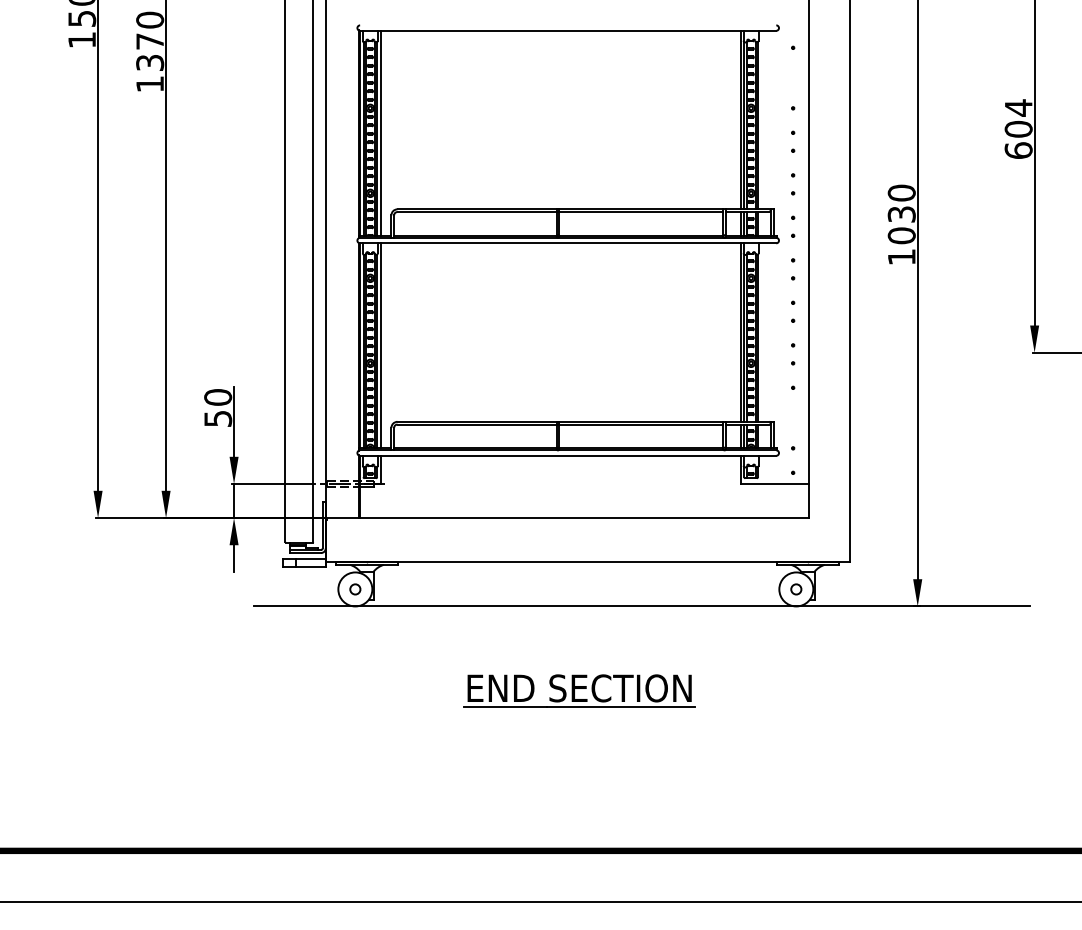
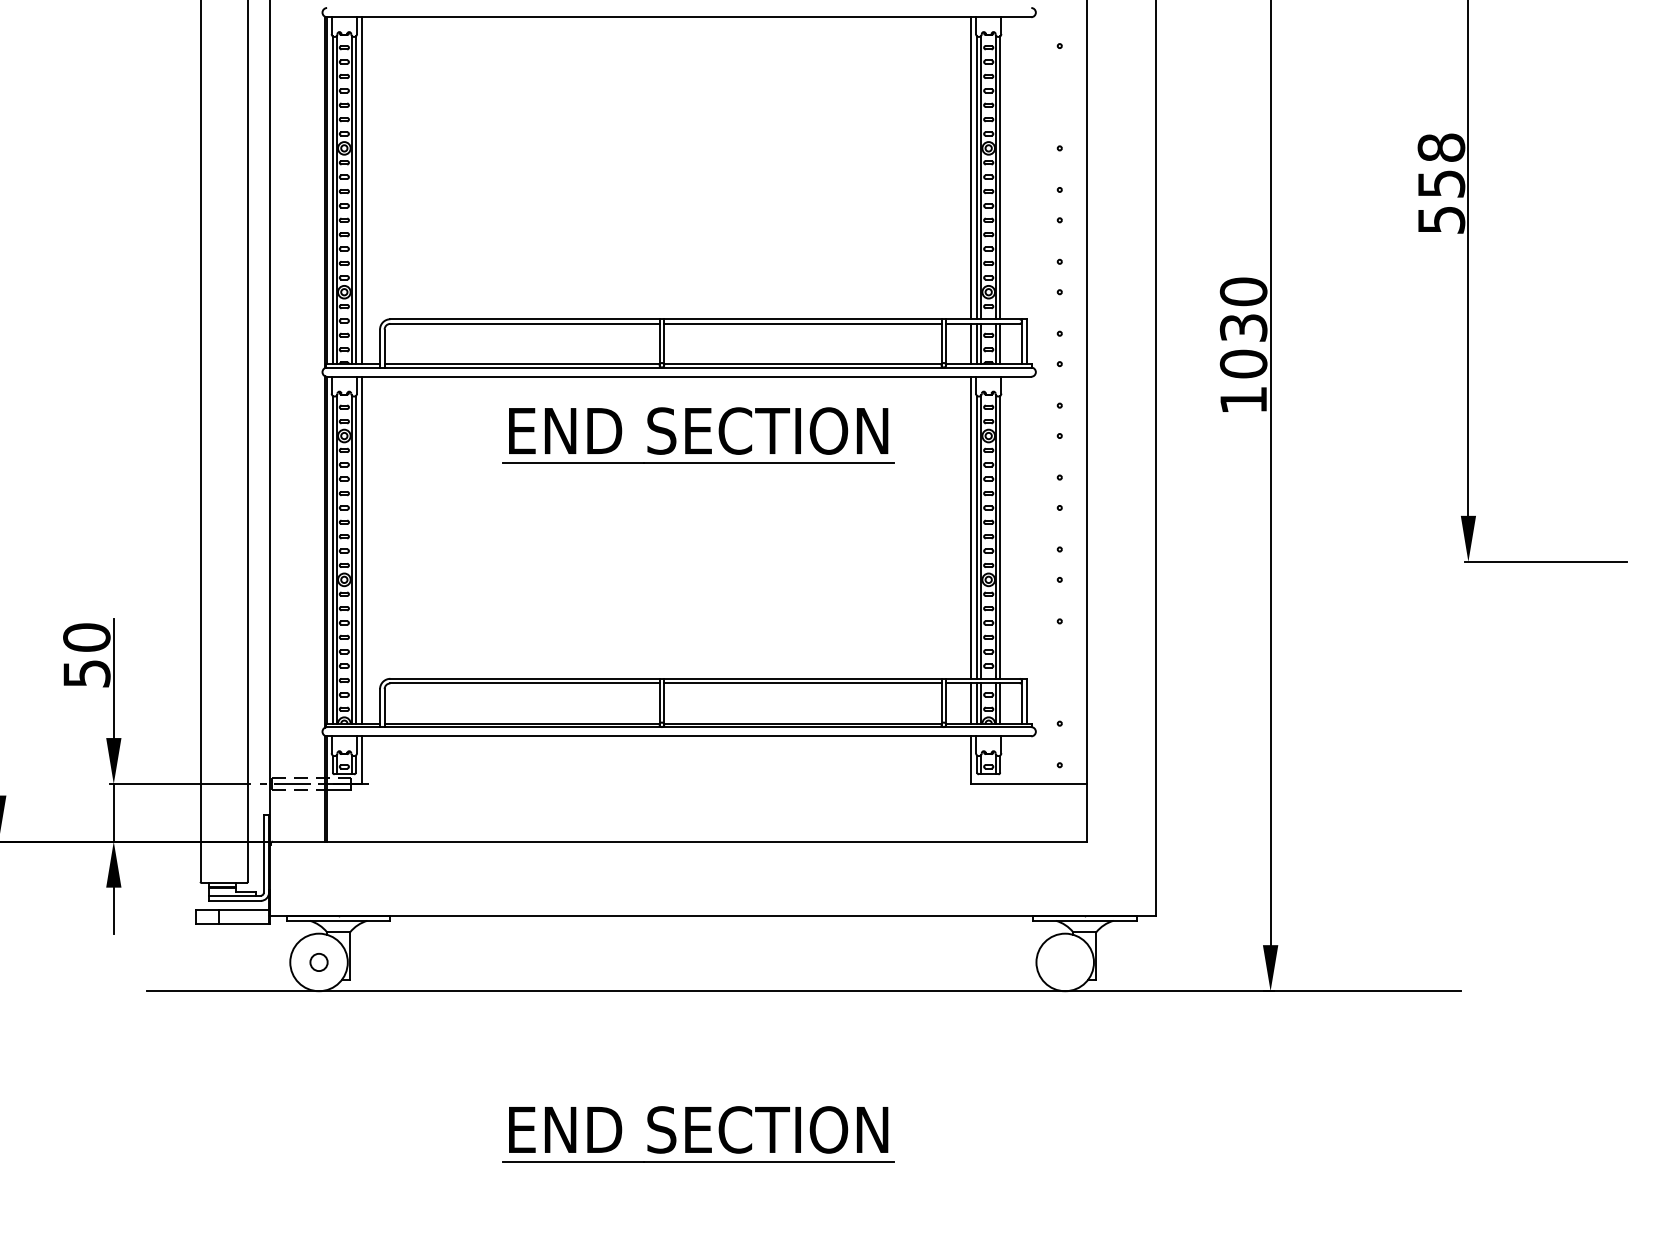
text: (1018, 128) -> (1441, 182), 604 -> 558
part: (579, 277) -> (698, 434), added
circle: (796, 589) -> (1065, 962), removed

